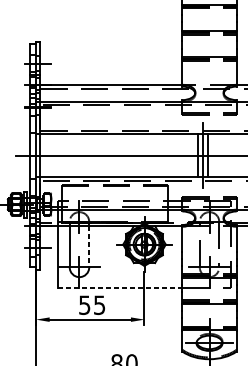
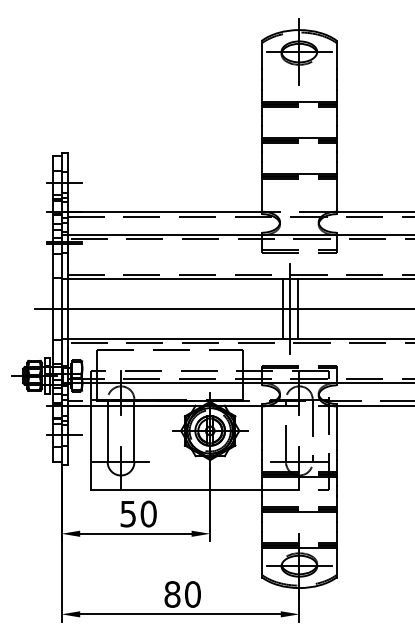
line: (89, 247) -> (134, 434), dashed -> solid
line: (120, 288) -> (177, 490), dashed -> solid
text: (99, 304) -> (148, 513), 55 -> 50

